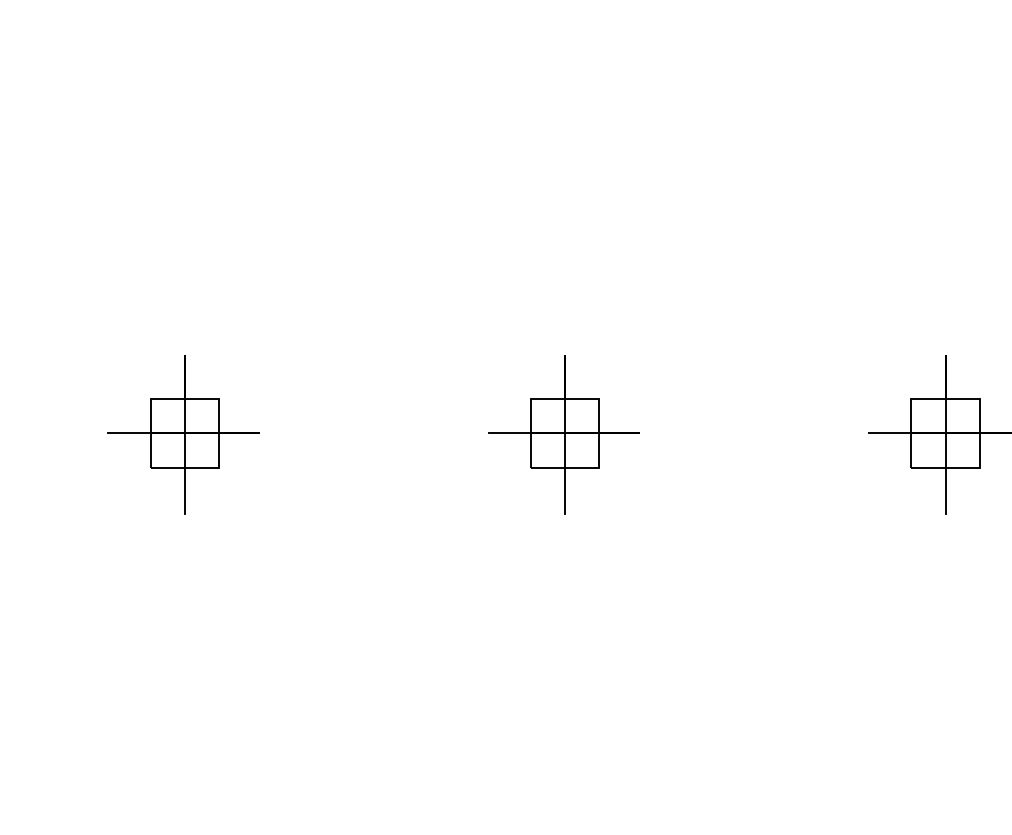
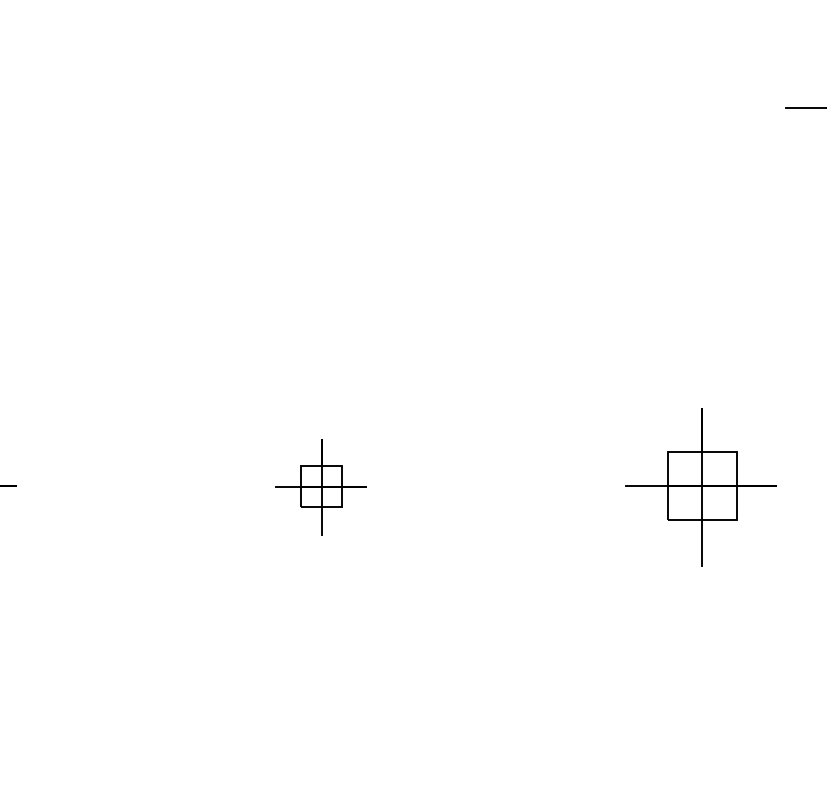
part: (563, 434) -> (320, 487), size x0.6

